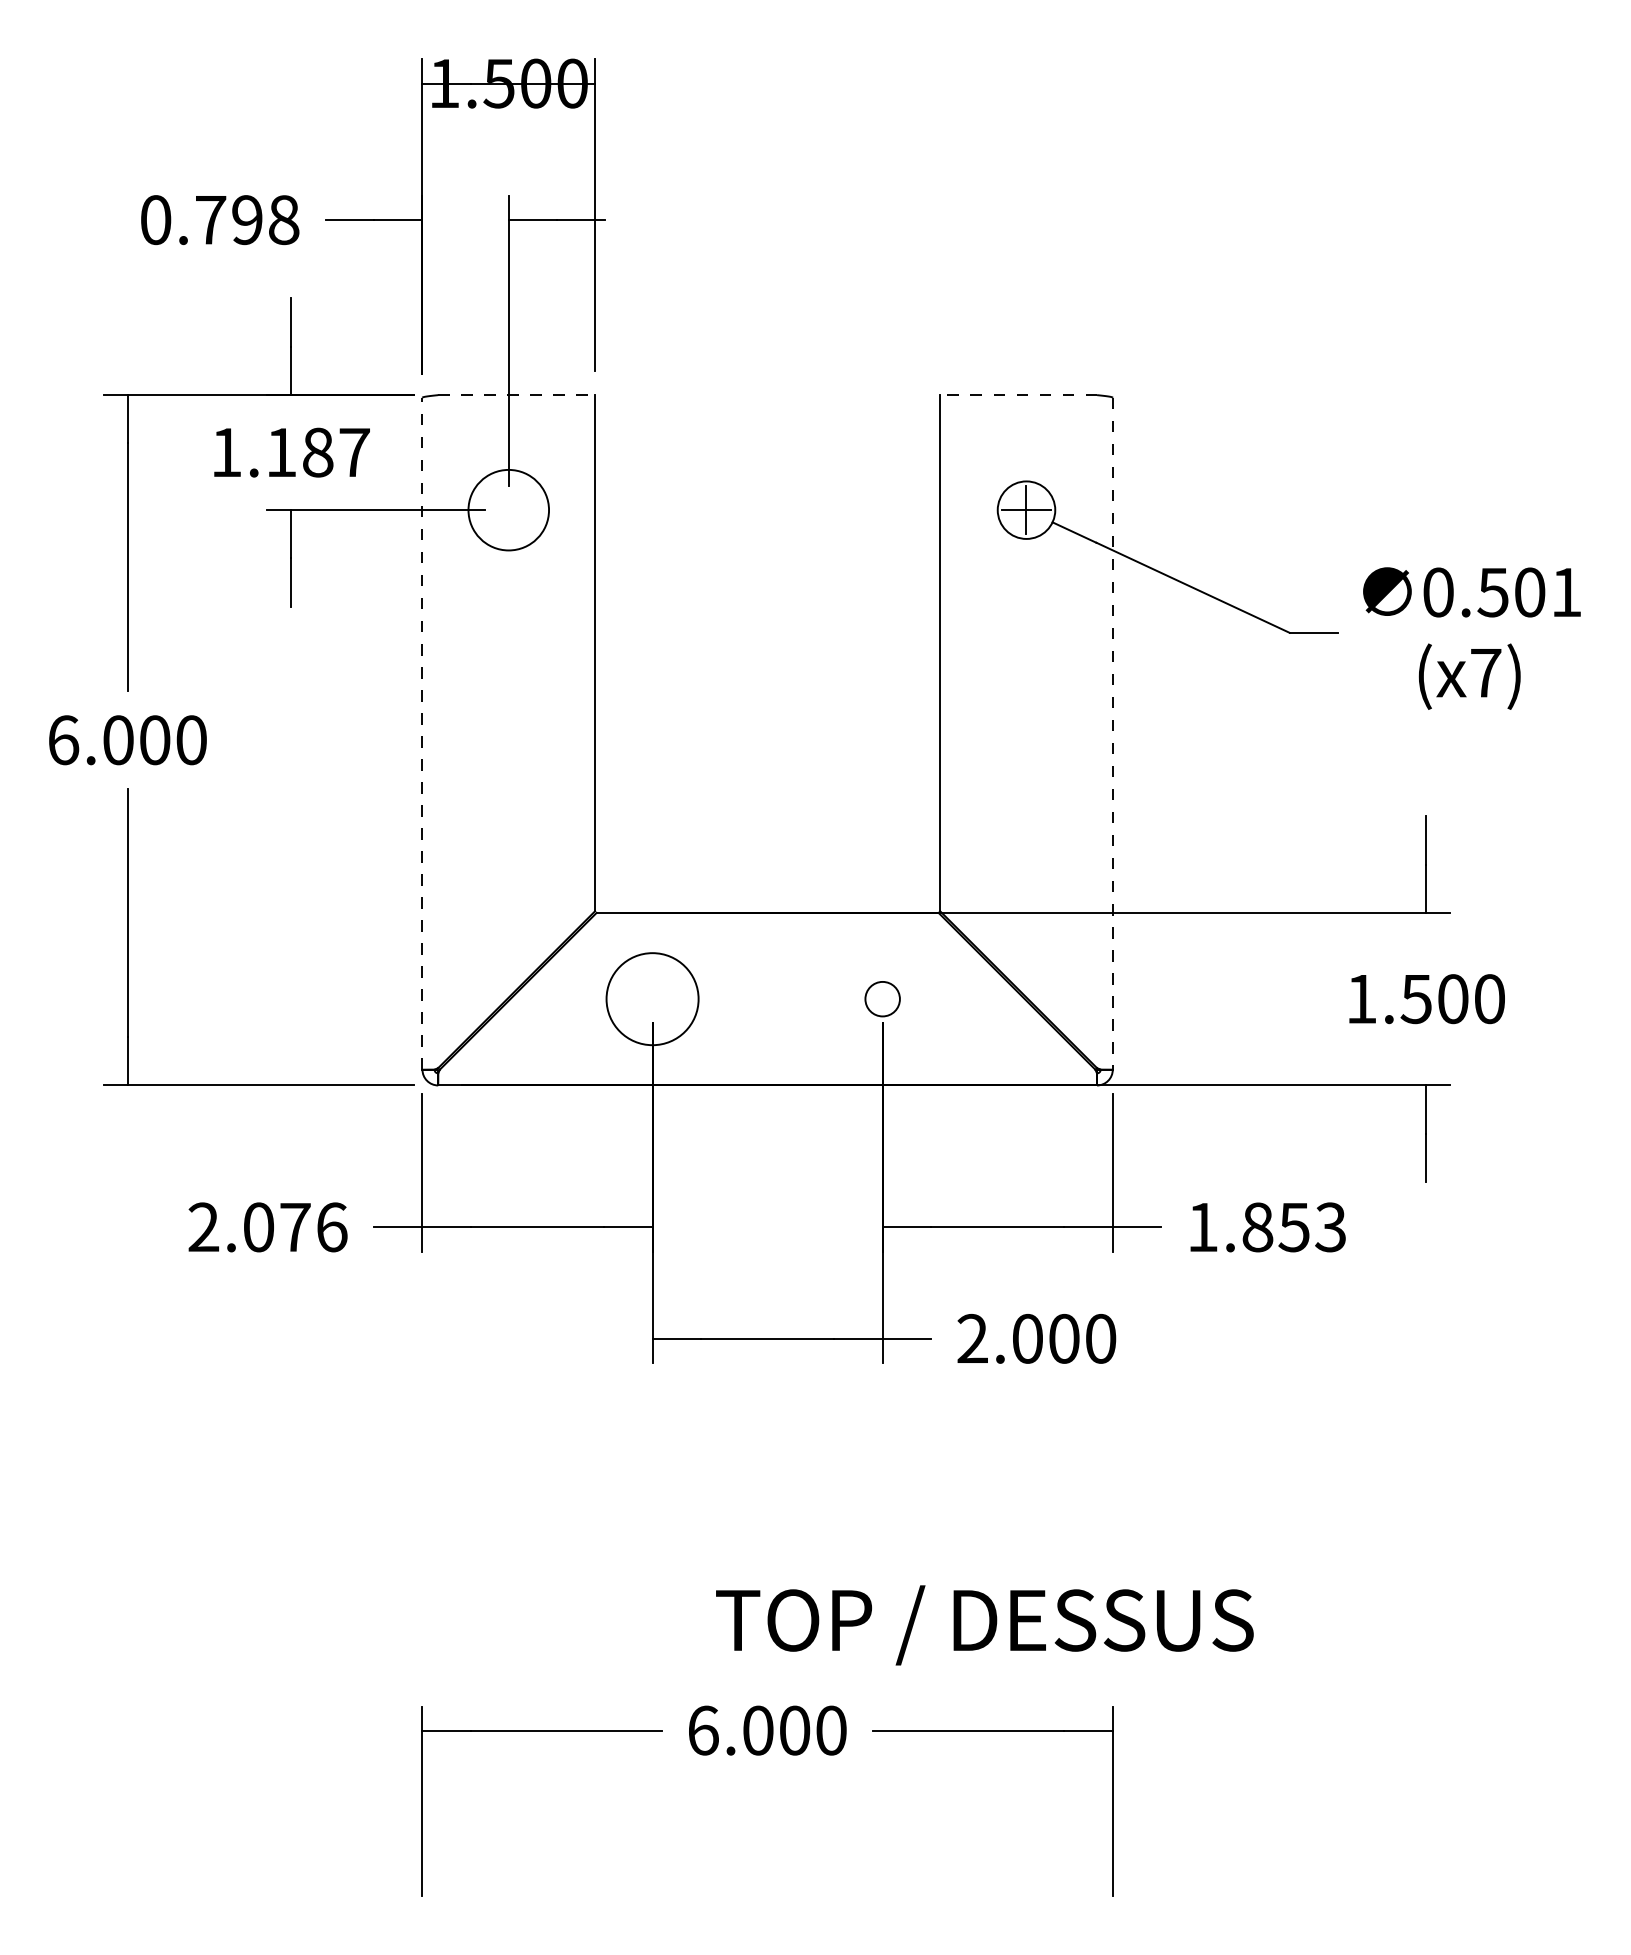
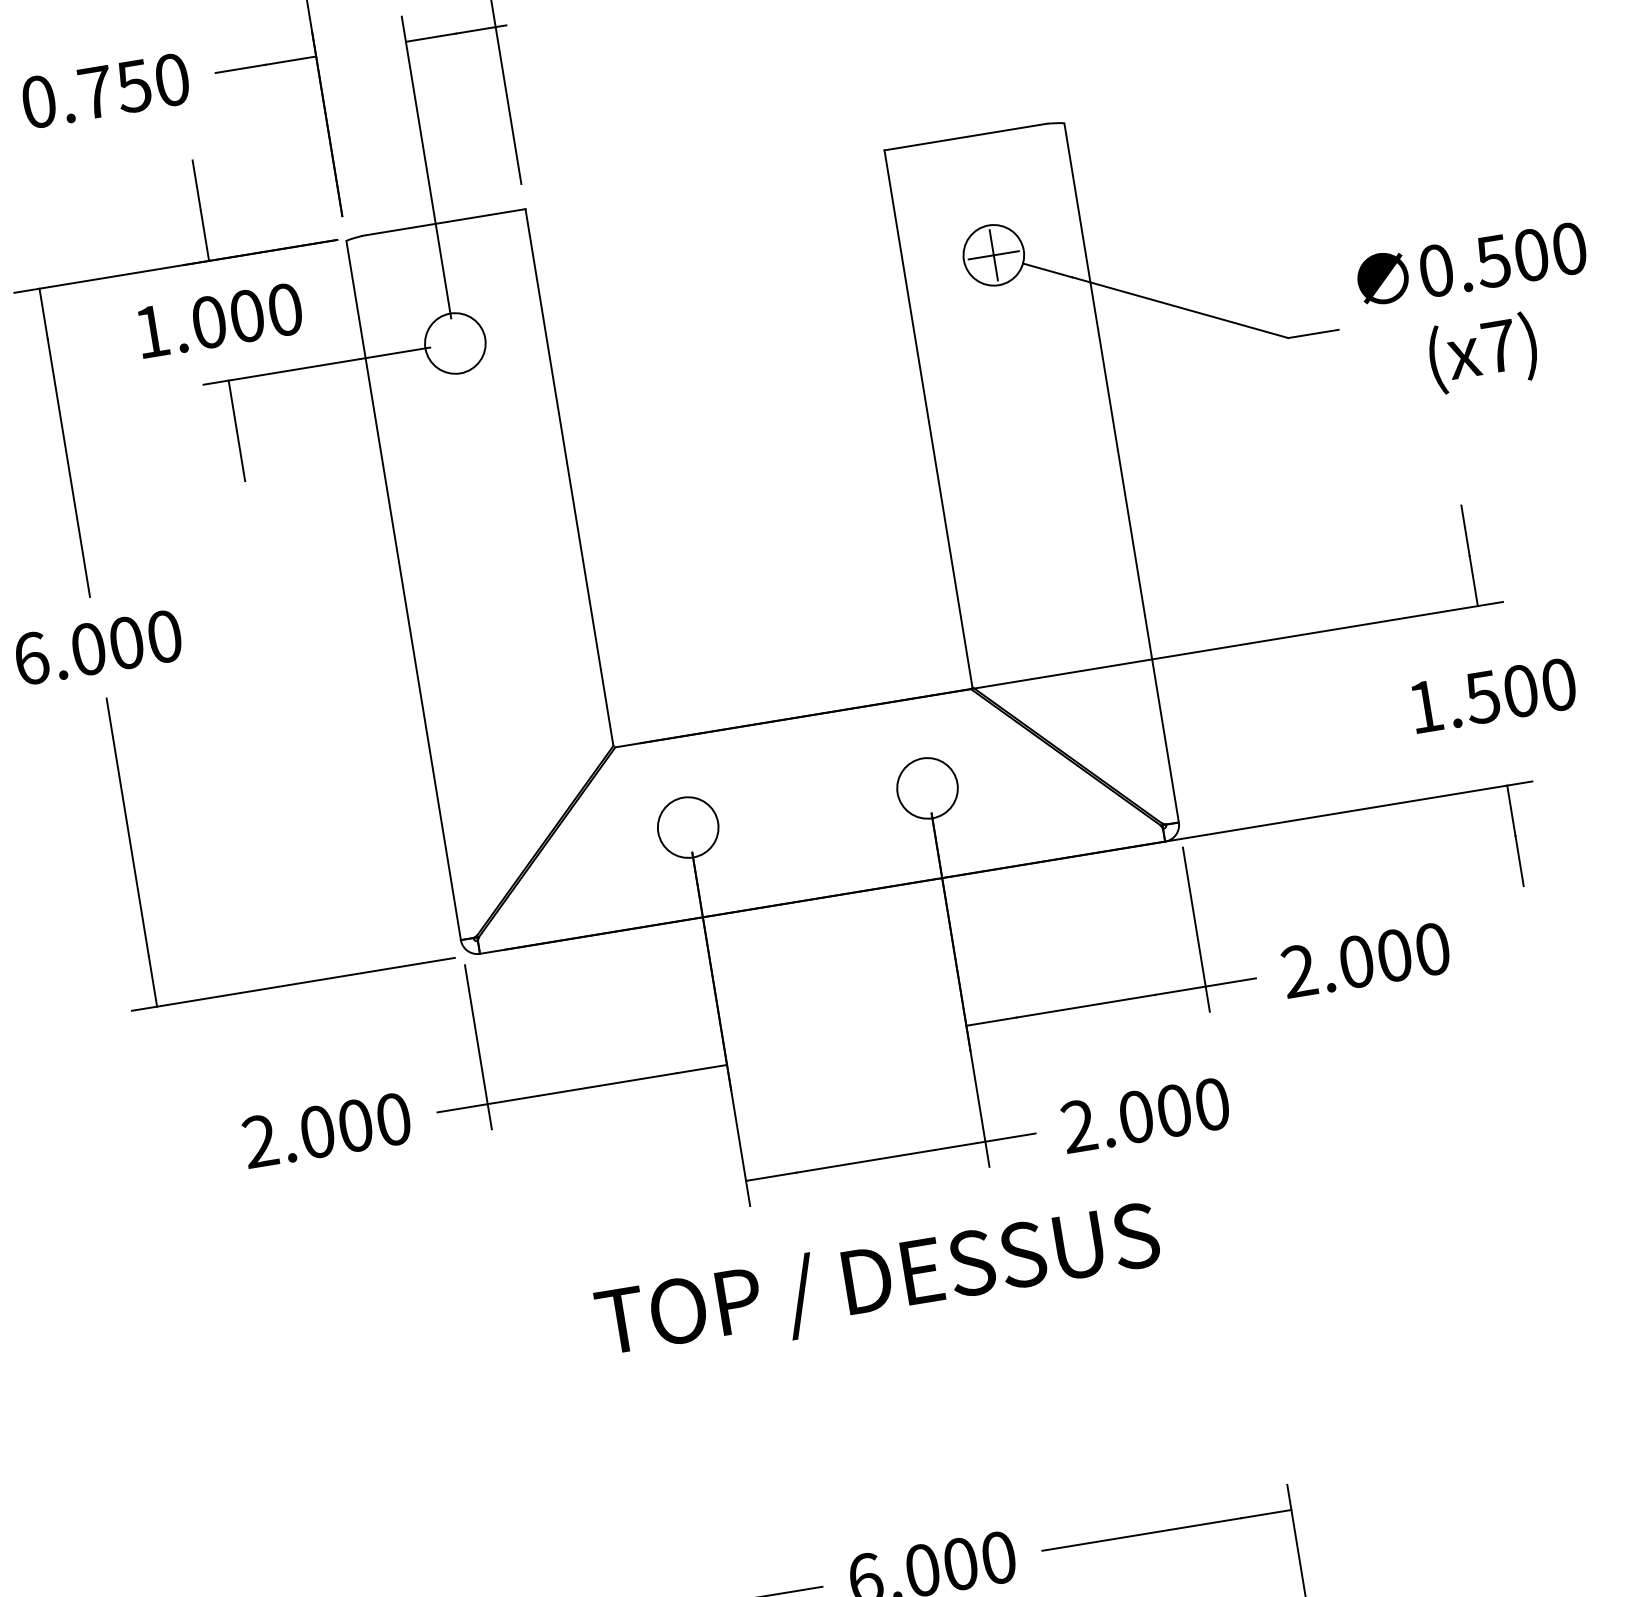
text: (265, 220) -> (153, 83), 0.798 -> 0.750
line: (517, 395) -> (444, 222), dashed -> solid
line: (1018, 395) -> (965, 137), dashed -> solid
text: (317, 452) -> (246, 316), 1.187 -> 1.000
circle: (508, 509) -> (454, 342), size x0.71
text: (1566, 592) -> (1569, 248), 0.501 -> 0.500
line: (422, 733) -> (403, 590), dashed -> solid
line: (1112, 733) -> (1121, 472), dashed -> solid
circle: (652, 998) -> (688, 826), size x0.62
circle: (882, 998) -> (927, 787), size x1.67
text: (313, 1227) -> (374, 1122), 2.076 -> 2.000
text: (1266, 1227) -> (1365, 960), 1.853 -> 2.000
text: (984, 1625) -> (878, 1283), moved

